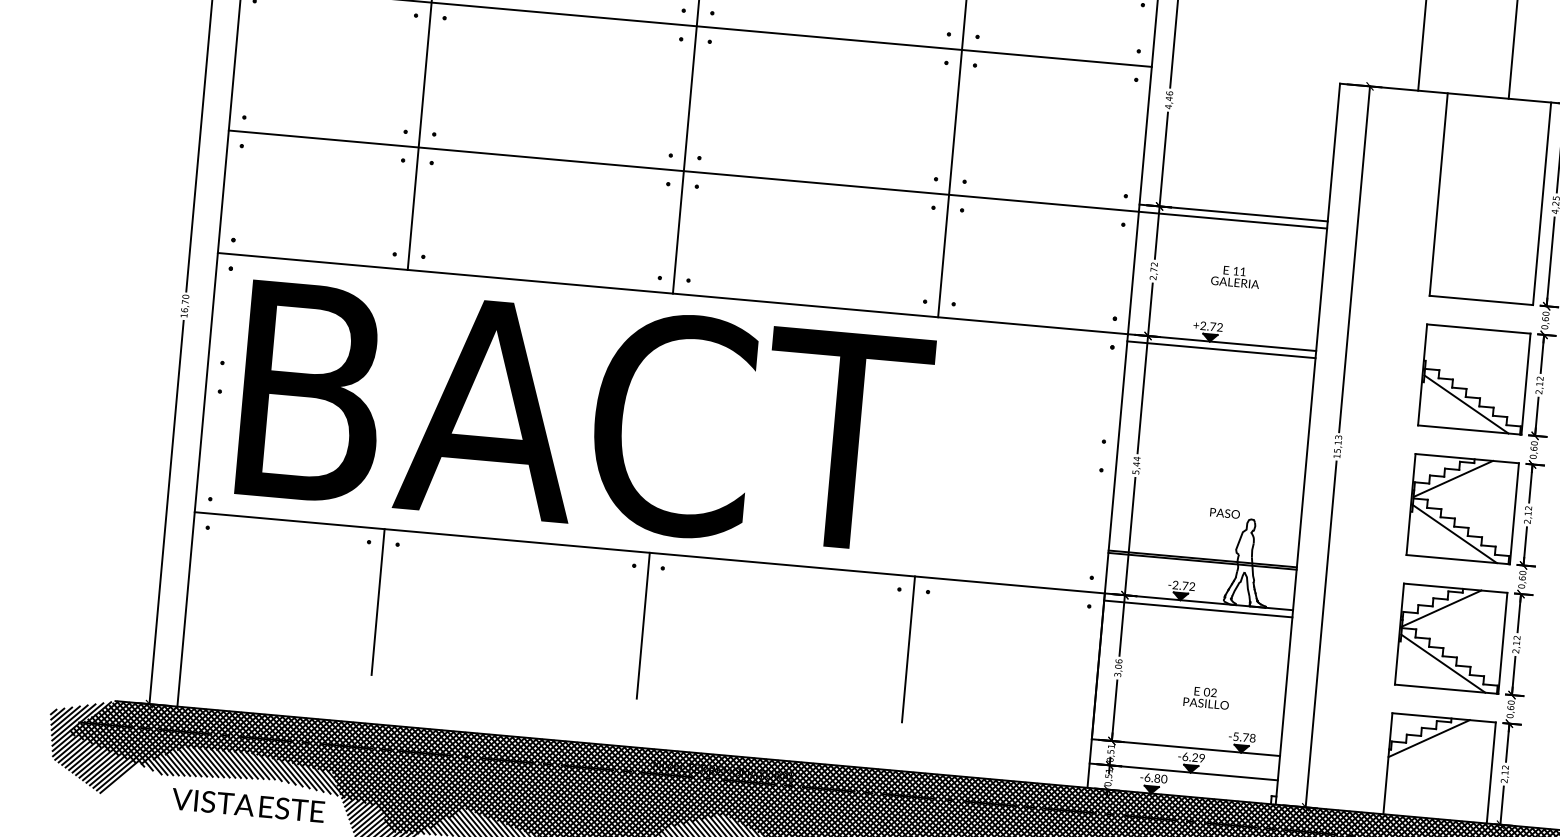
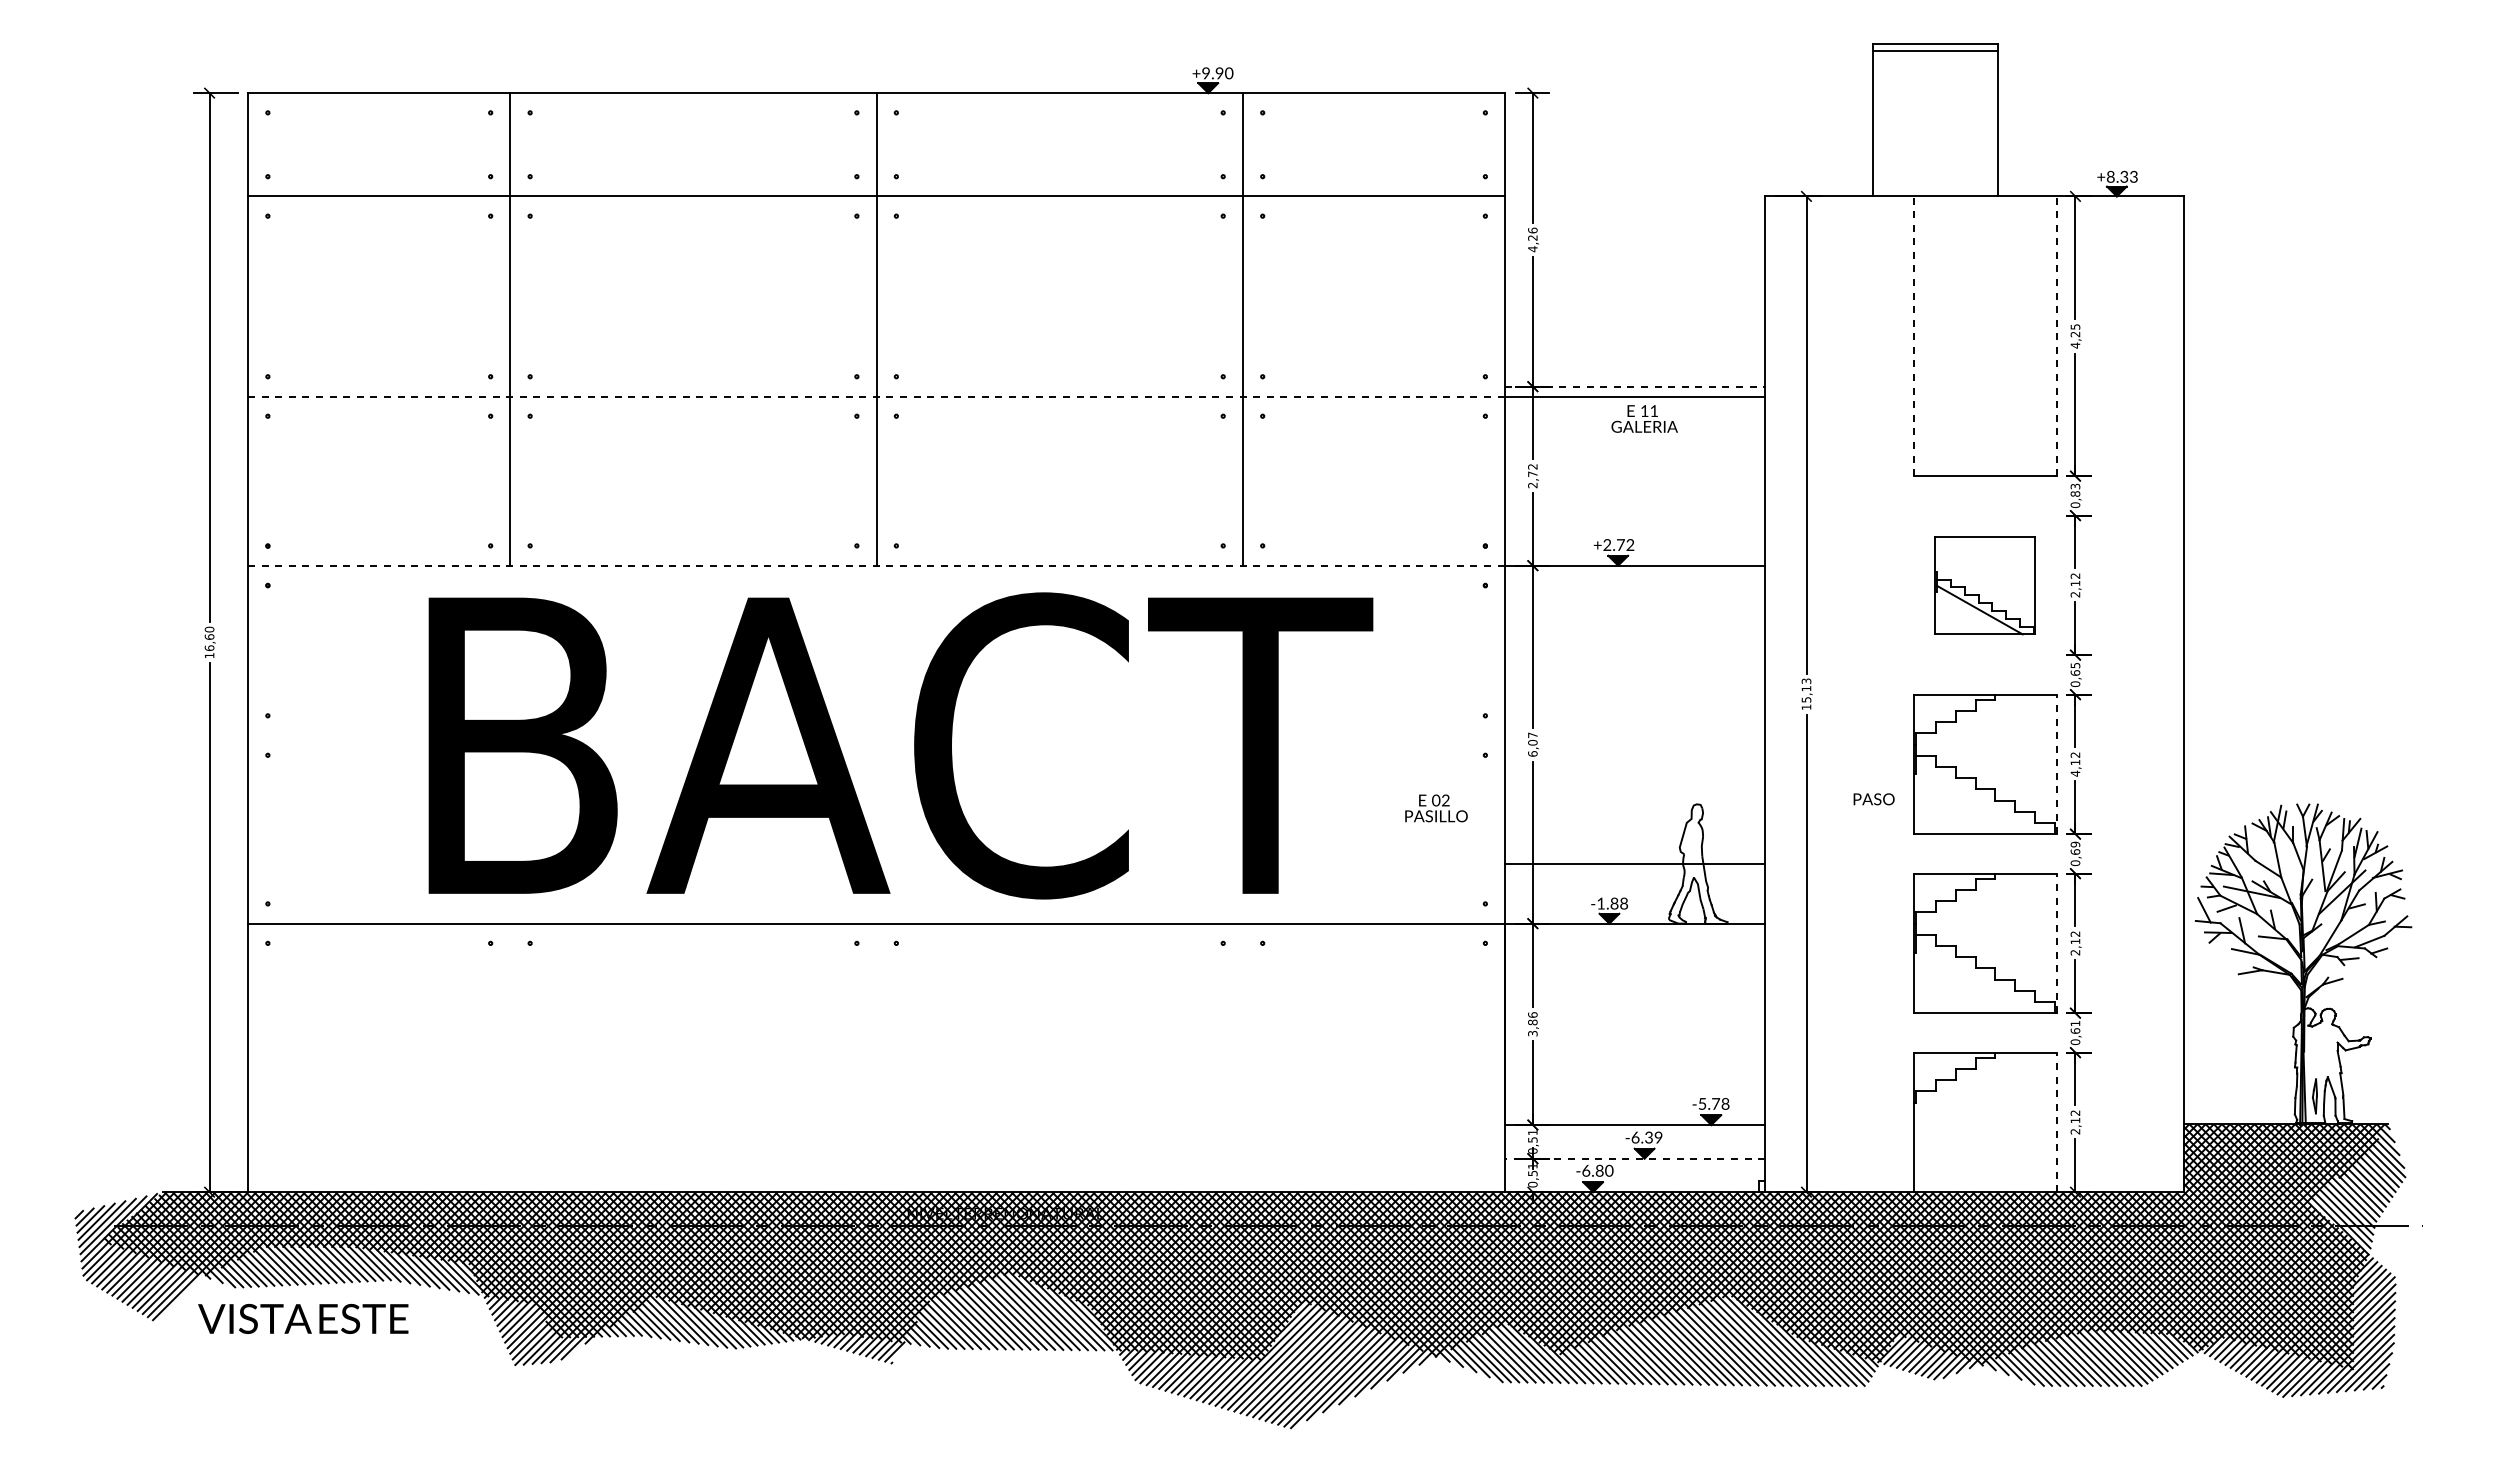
text: (1168, 99) -> (1532, 238), 4,46 -> 4,26
line: (684, 171) -> (877, 396), solid -> dashed
line: (1438, 194) -> (1913, 336), solid -> dashed
line: (1541, 203) -> (2056, 336), solid -> dashed
line: (1233, 212) -> (1635, 386), solid -> dashed
text: (1235, 276) -> (1644, 418), moved
line: (673, 293) -> (877, 565), solid -> dashed
text: (185, 301) -> (209, 636), 16,70 -> 16,60
text: (1545, 315) -> (2075, 489), 0,60 -> 0,83
line: (1221, 349) -> (1635, 575), removed
part: (1474, 379) -> (1985, 585), size x0.7
text: (585, 417) -> (900, 745), moved
text: (1534, 443) -> (2075, 665), 0,60 -> 0,65
text: (1136, 465) -> (1532, 744), 5,44 -> 6,07
line: (1453, 478) -> (1968, 723), removed
text: (1224, 513) -> (1873, 799), moved
line: (1514, 513) -> (2056, 764), solid -> dashed
text: (1527, 521) -> (2075, 773), 2,12 -> 4,12
line: (1454, 534) -> (1977, 799), removed
line: (1202, 561) -> (1635, 867), removed
text: (1522, 572) -> (2075, 844), 0,60 -> 0,69
text: (1183, 585) -> (1612, 903), -2.72 -> -1.88
line: (378, 602) -> (510, 1024), removed
line: (1198, 608) -> (1635, 933), removed
line: (1441, 608) -> (1968, 902), removed
line: (643, 625) -> (876, 1024), removed
line: (1502, 643) -> (2056, 943), solid -> dashed
line: (908, 649) -> (1242, 1024), removed
line: (1443, 663) -> (1977, 978), removed
text: (1118, 666) -> (1532, 1022), 3,06 -> 3,86
text: (1206, 698) -> (1436, 808), moved
text: (1511, 702) -> (2075, 1023), 0,60 -> 0,61
line: (1428, 738) -> (1966, 1082), removed
text: (1194, 758) -> (1648, 1139), -6.29 -> -6.39
line: (1184, 771) -> (1635, 1158), solid -> dashed
line: (1491, 773) -> (2056, 1122), solid -> dashed
text: (248, 805) -> (303, 1318), moved

